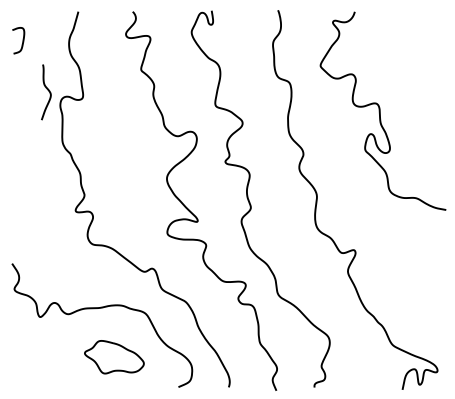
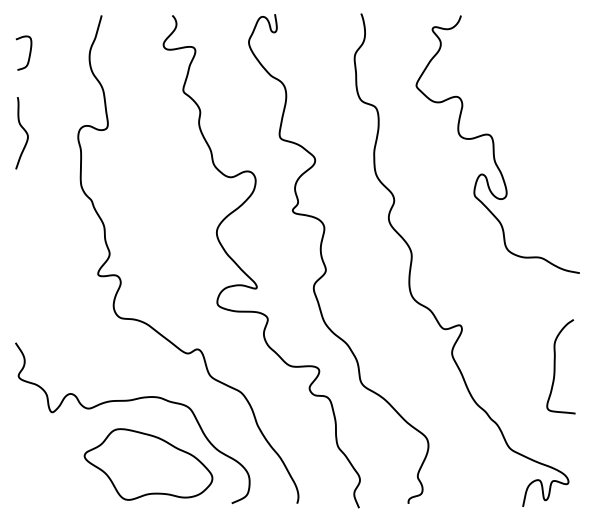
curve: (47, 90) -> (23, 130), moved
curve: (427, 281) -> (555, 366), added
part: (114, 357) -> (148, 464), size x1.67

